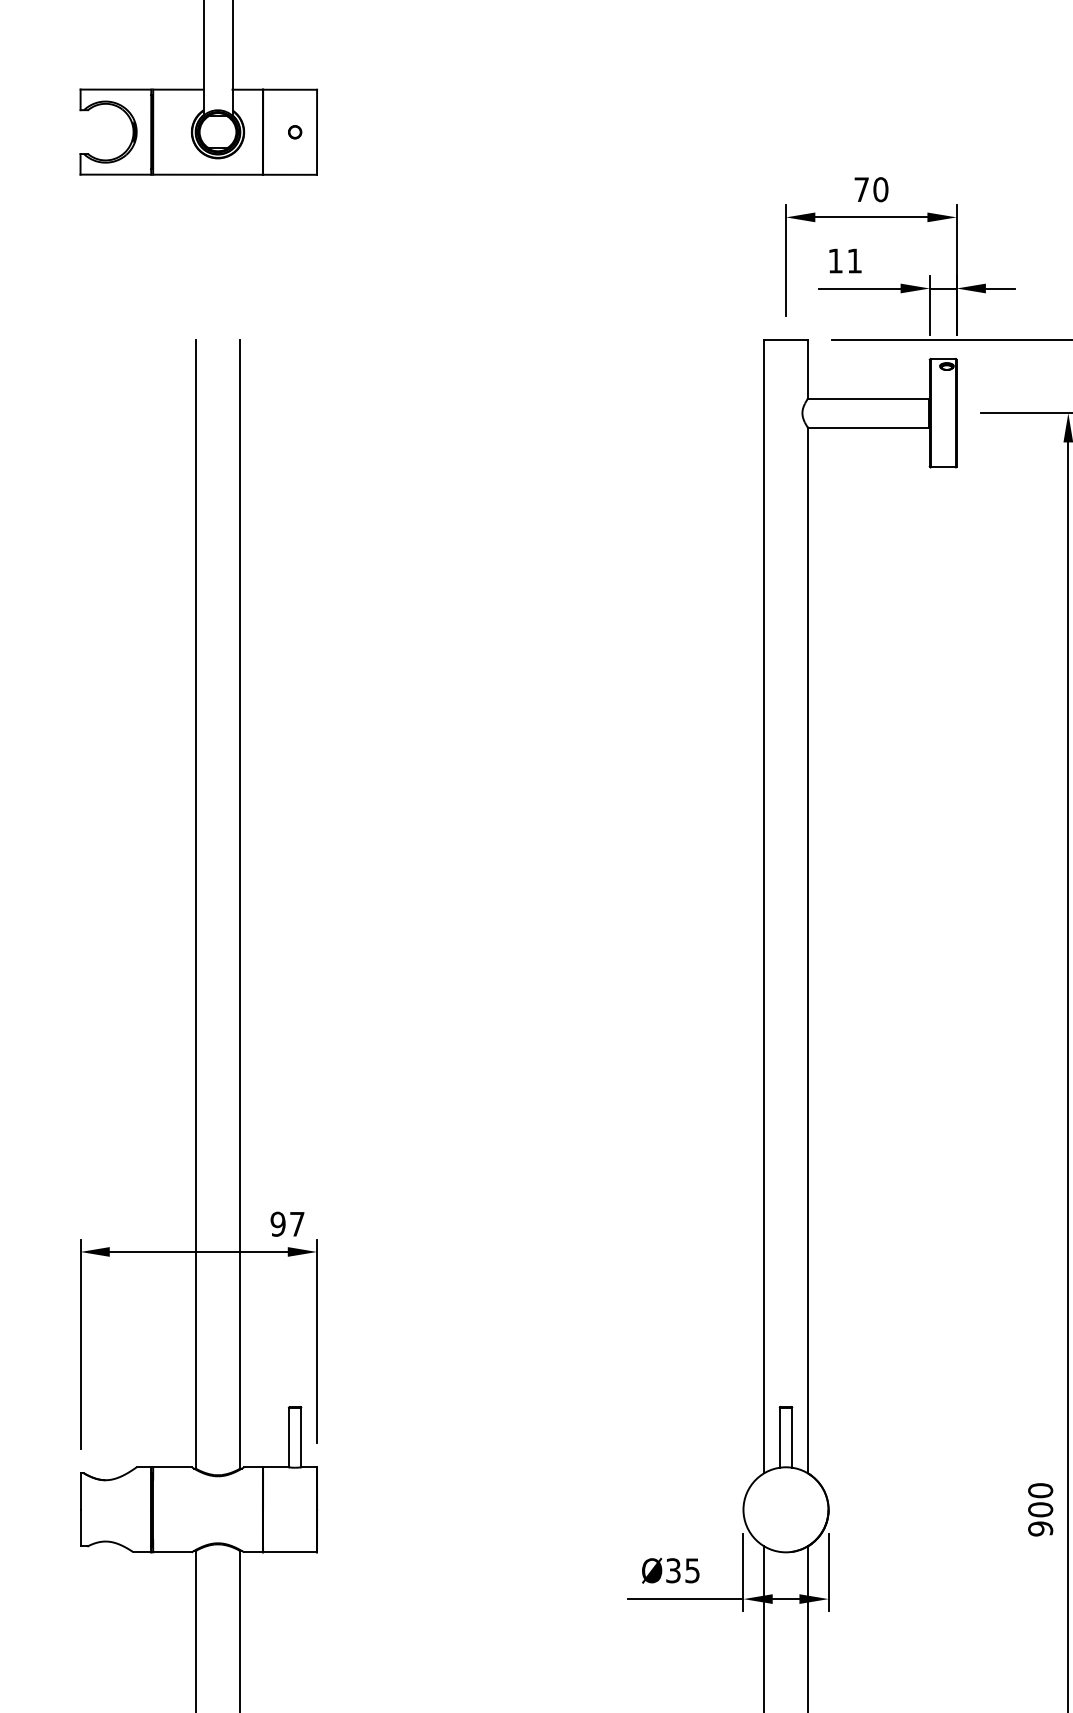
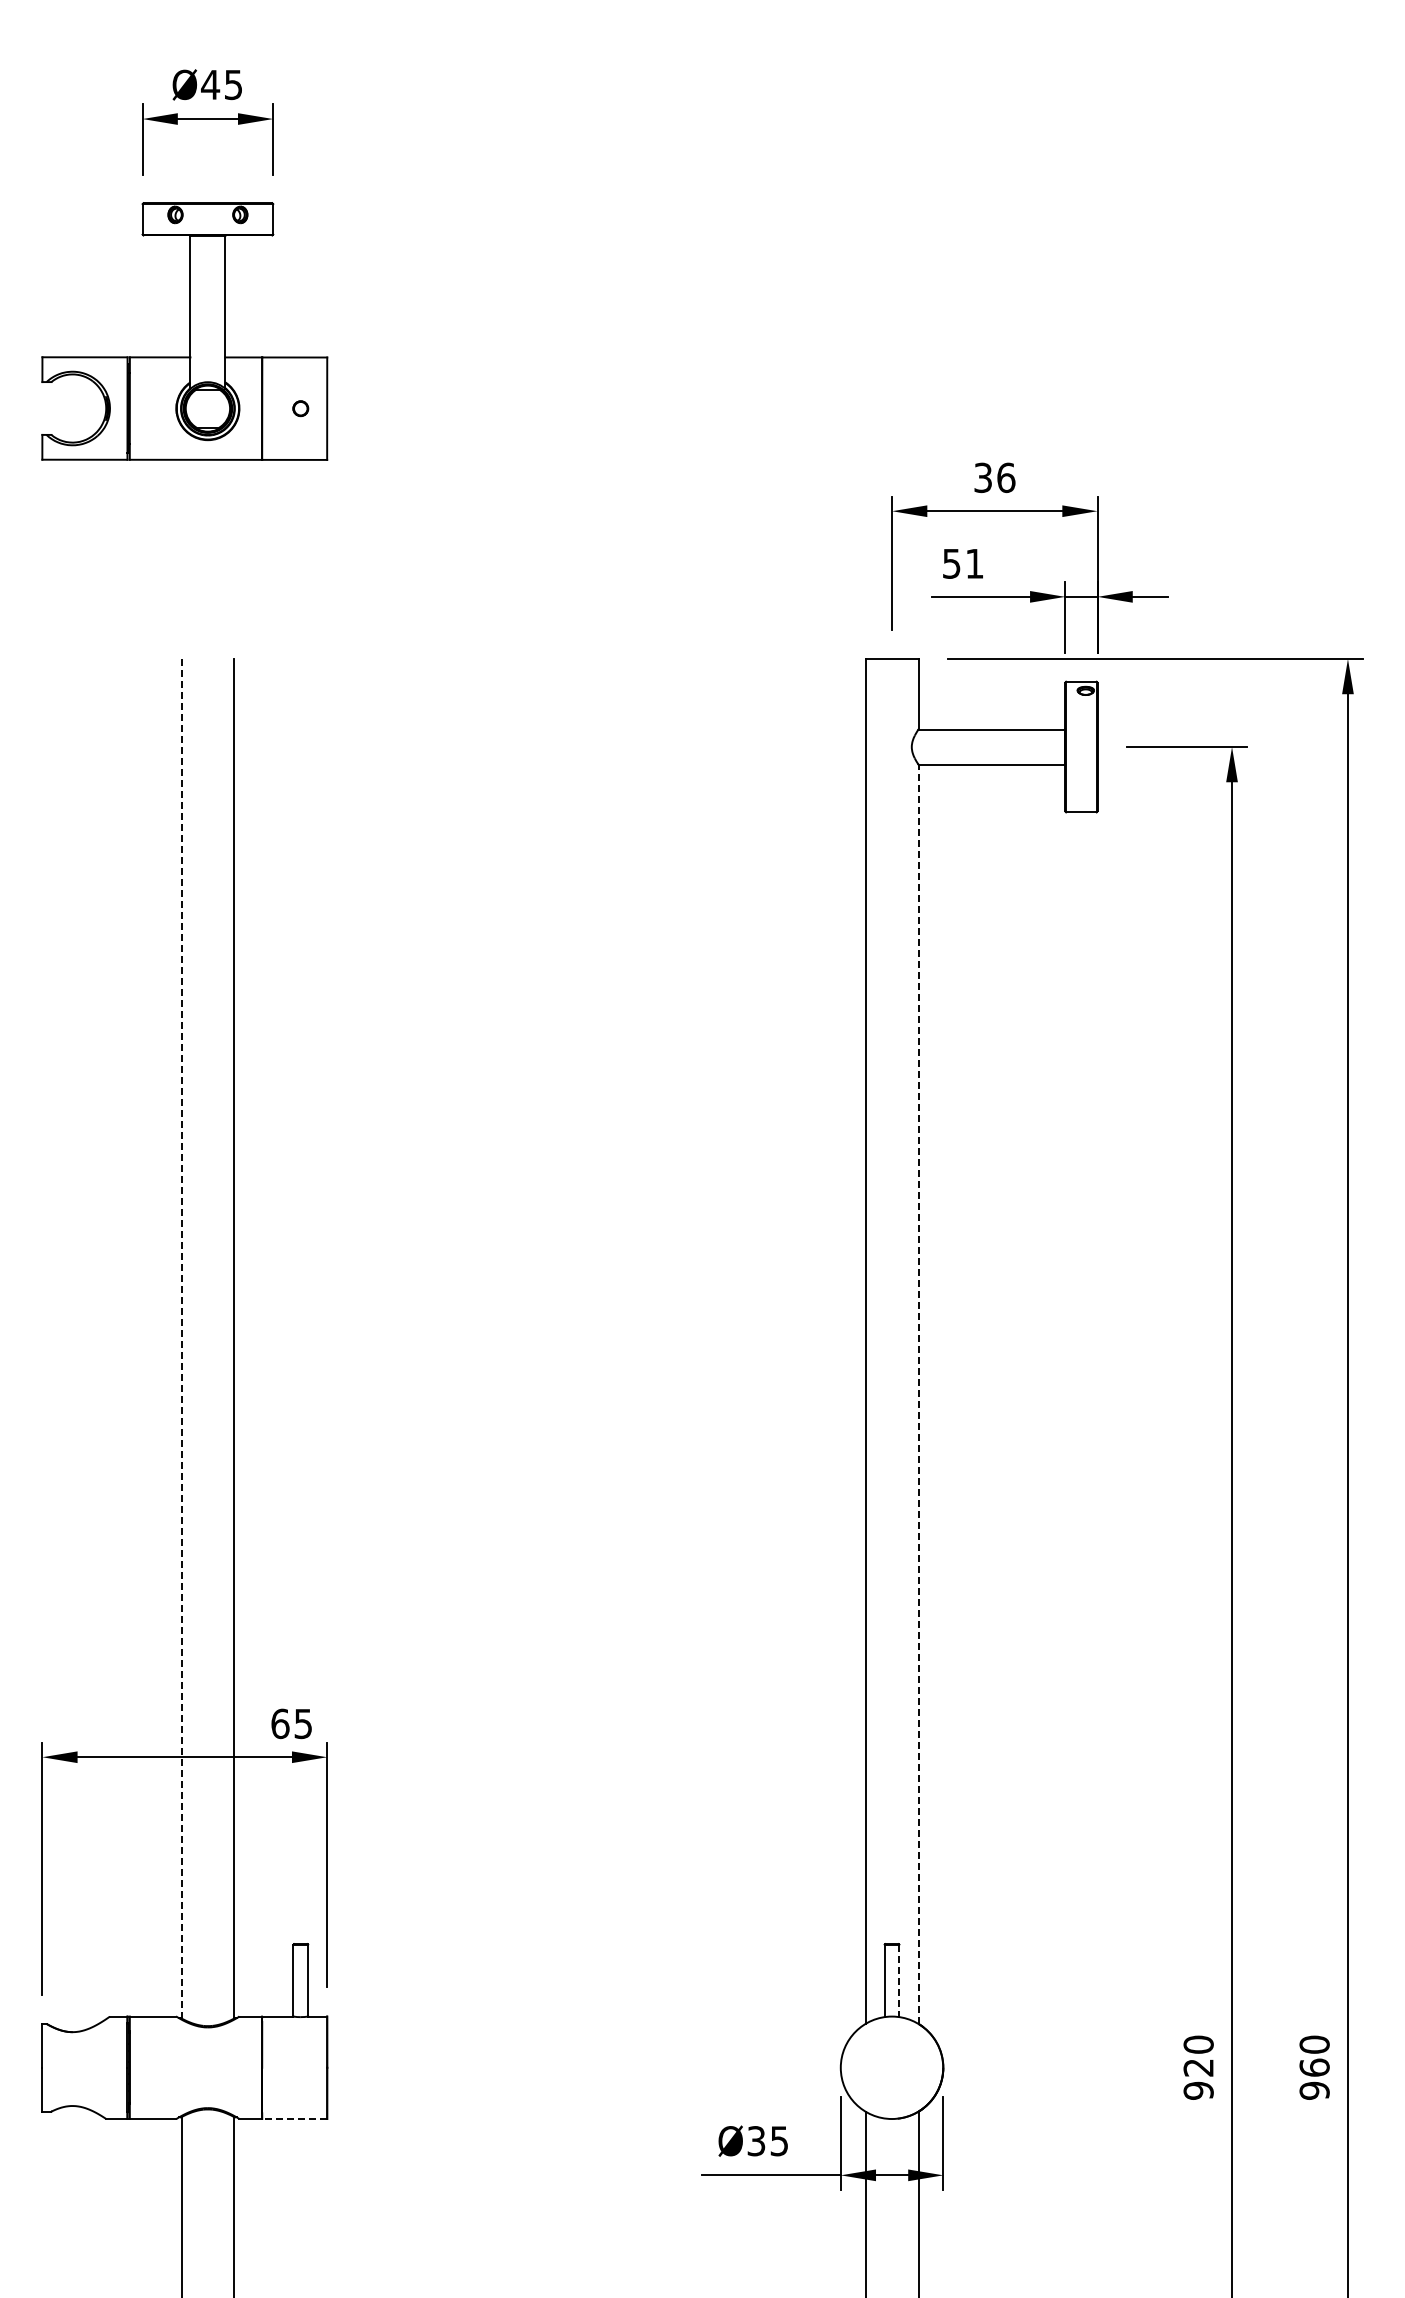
text: (871, 189) -> (994, 477), 70 -> 36
text: (835, 260) -> (951, 563), 11 -> 51
line: (196, 904) -> (181, 1338), solid -> dashed
line: (807, 950) -> (918, 1394), solid -> dashed
text: (287, 1223) -> (291, 1723), 97 -> 65
line: (792, 1438) -> (899, 1981), solid -> dashed
text: (1040, 1509) -> (1198, 2067), 900 -> 920
line: (289, 1552) -> (294, 2119), solid -> dashed

